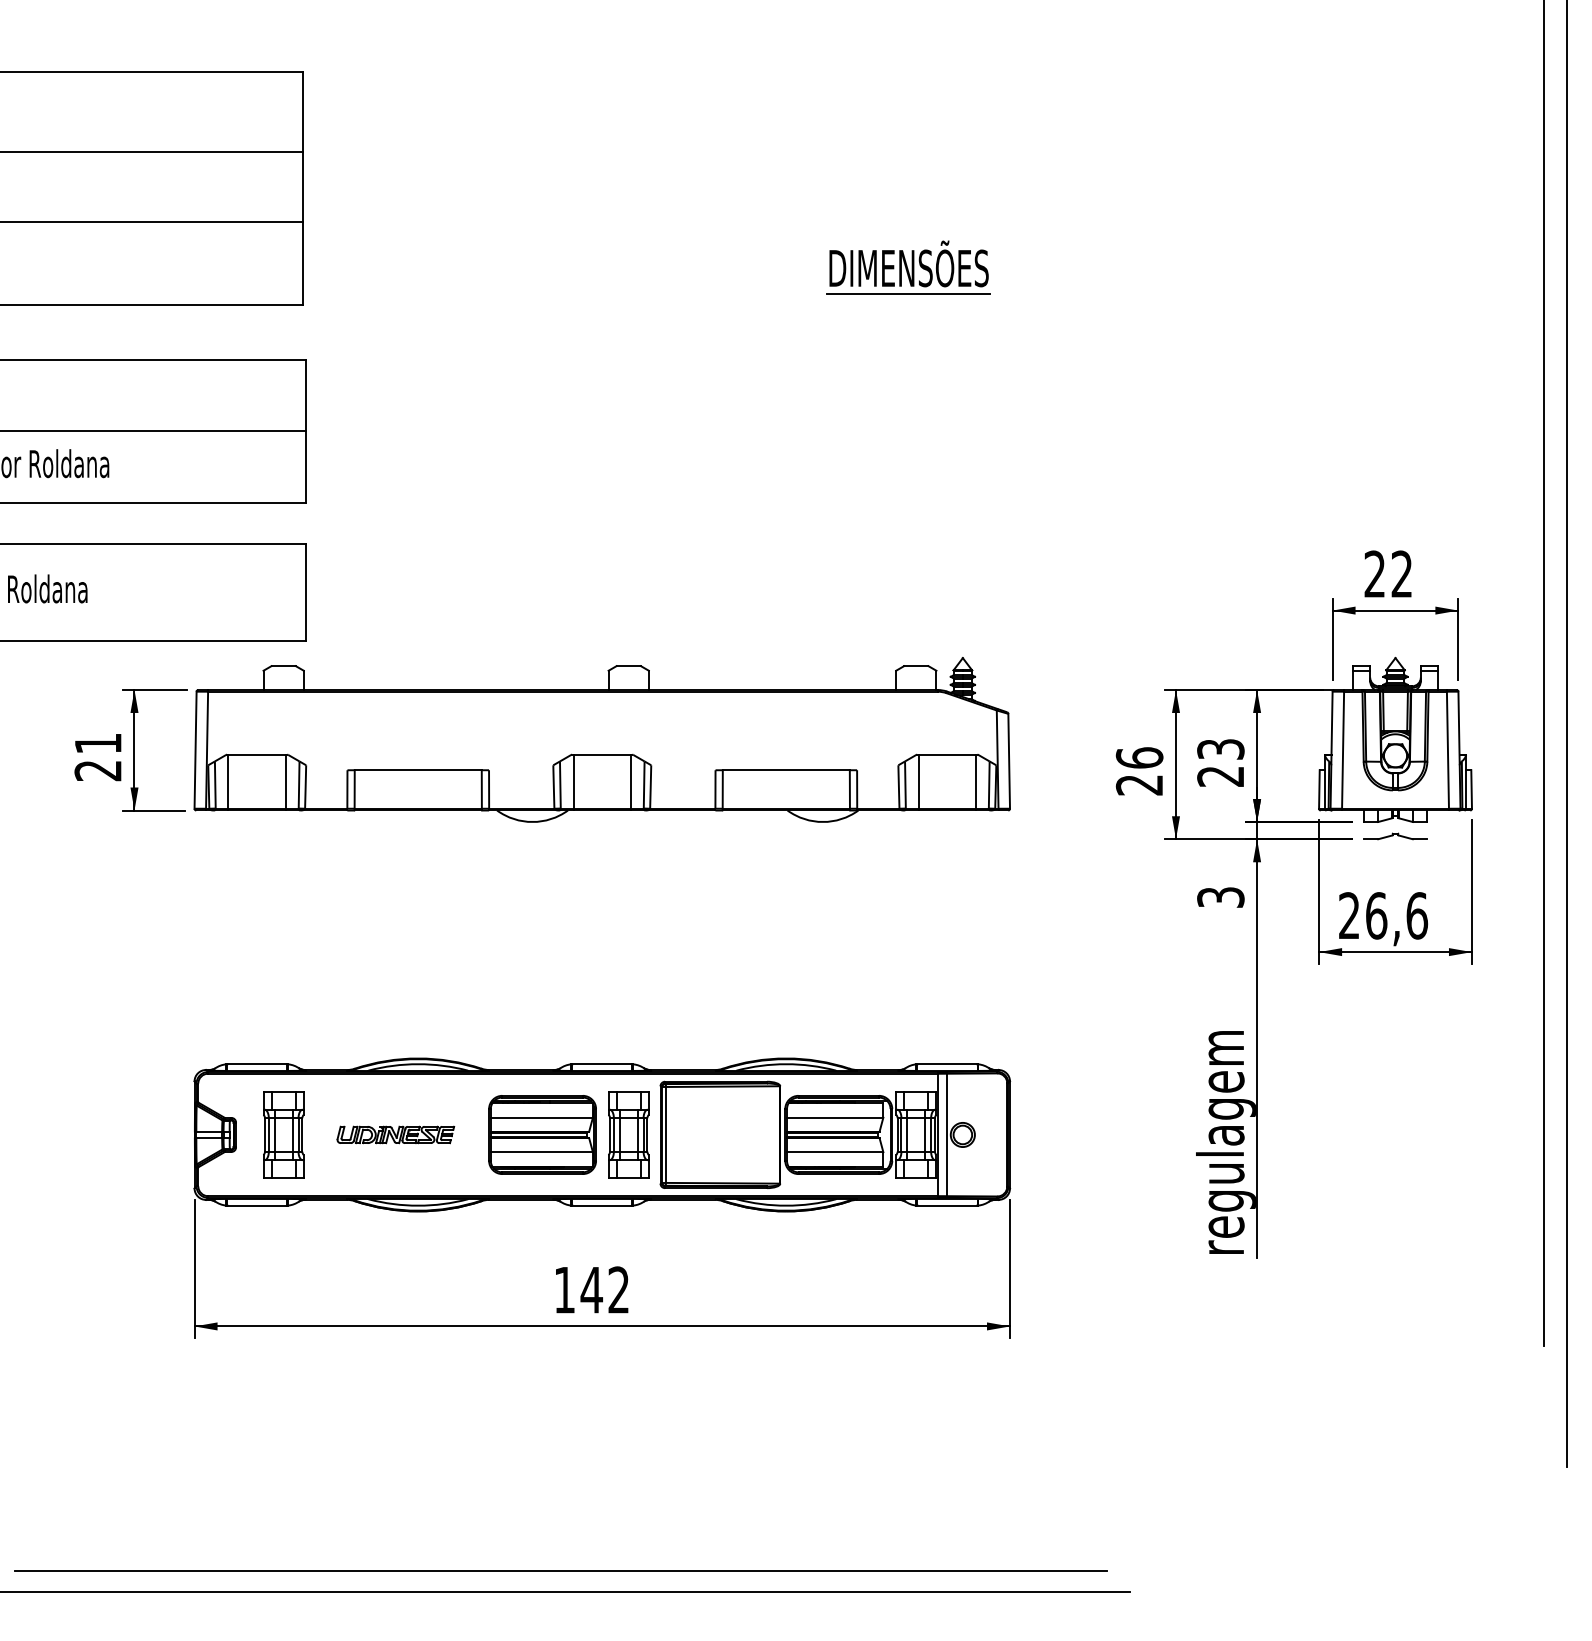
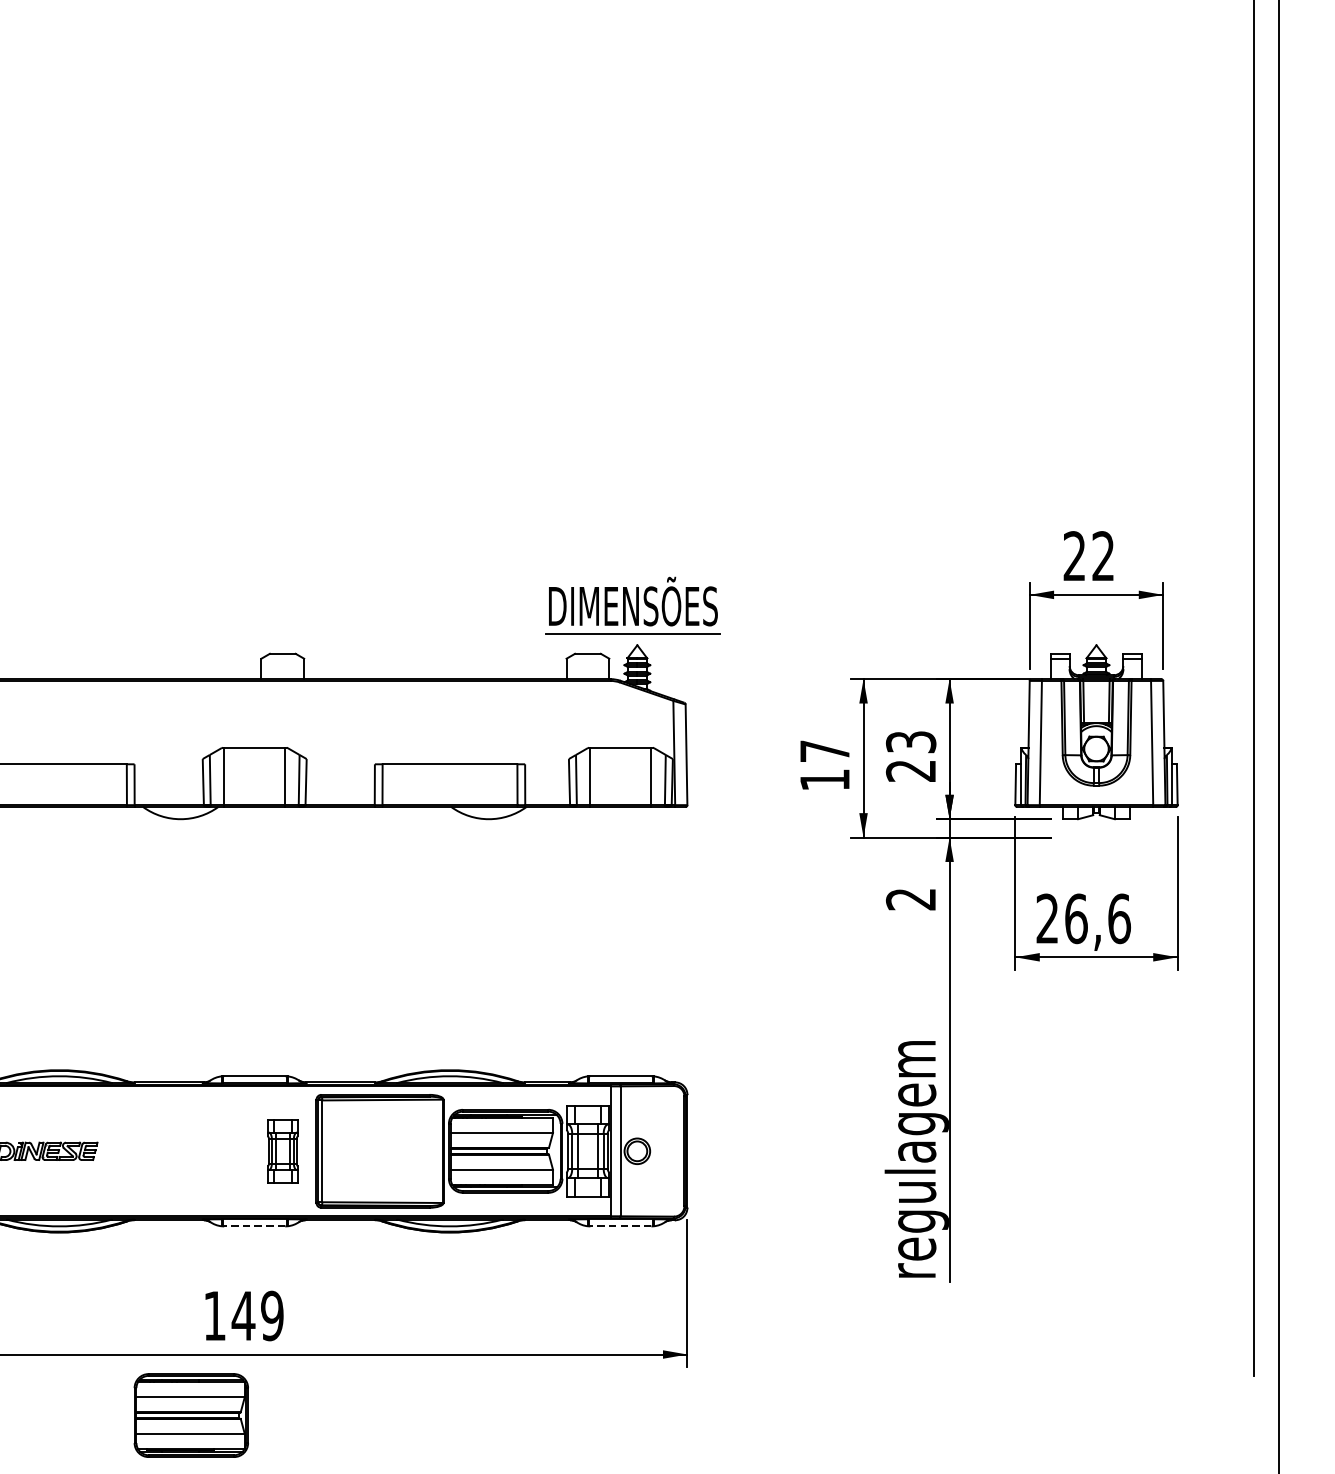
part: (908, 267) -> (632, 605), moved
text: (1139, 771) -> (824, 765), 26 -> 17
part: (1395, 836) -> (1096, 834), removed
text: (1220, 897) -> (910, 899), 3 -> 2
part: (542, 1134) -> (191, 1415), moved
part: (628, 1134) -> (282, 1150), size x0.7
line: (602, 1205) -> (254, 1226), solid -> dashed
line: (947, 1205) -> (621, 1226), solid -> dashed
text: (618, 1289) -> (271, 1315), 142 -> 149

